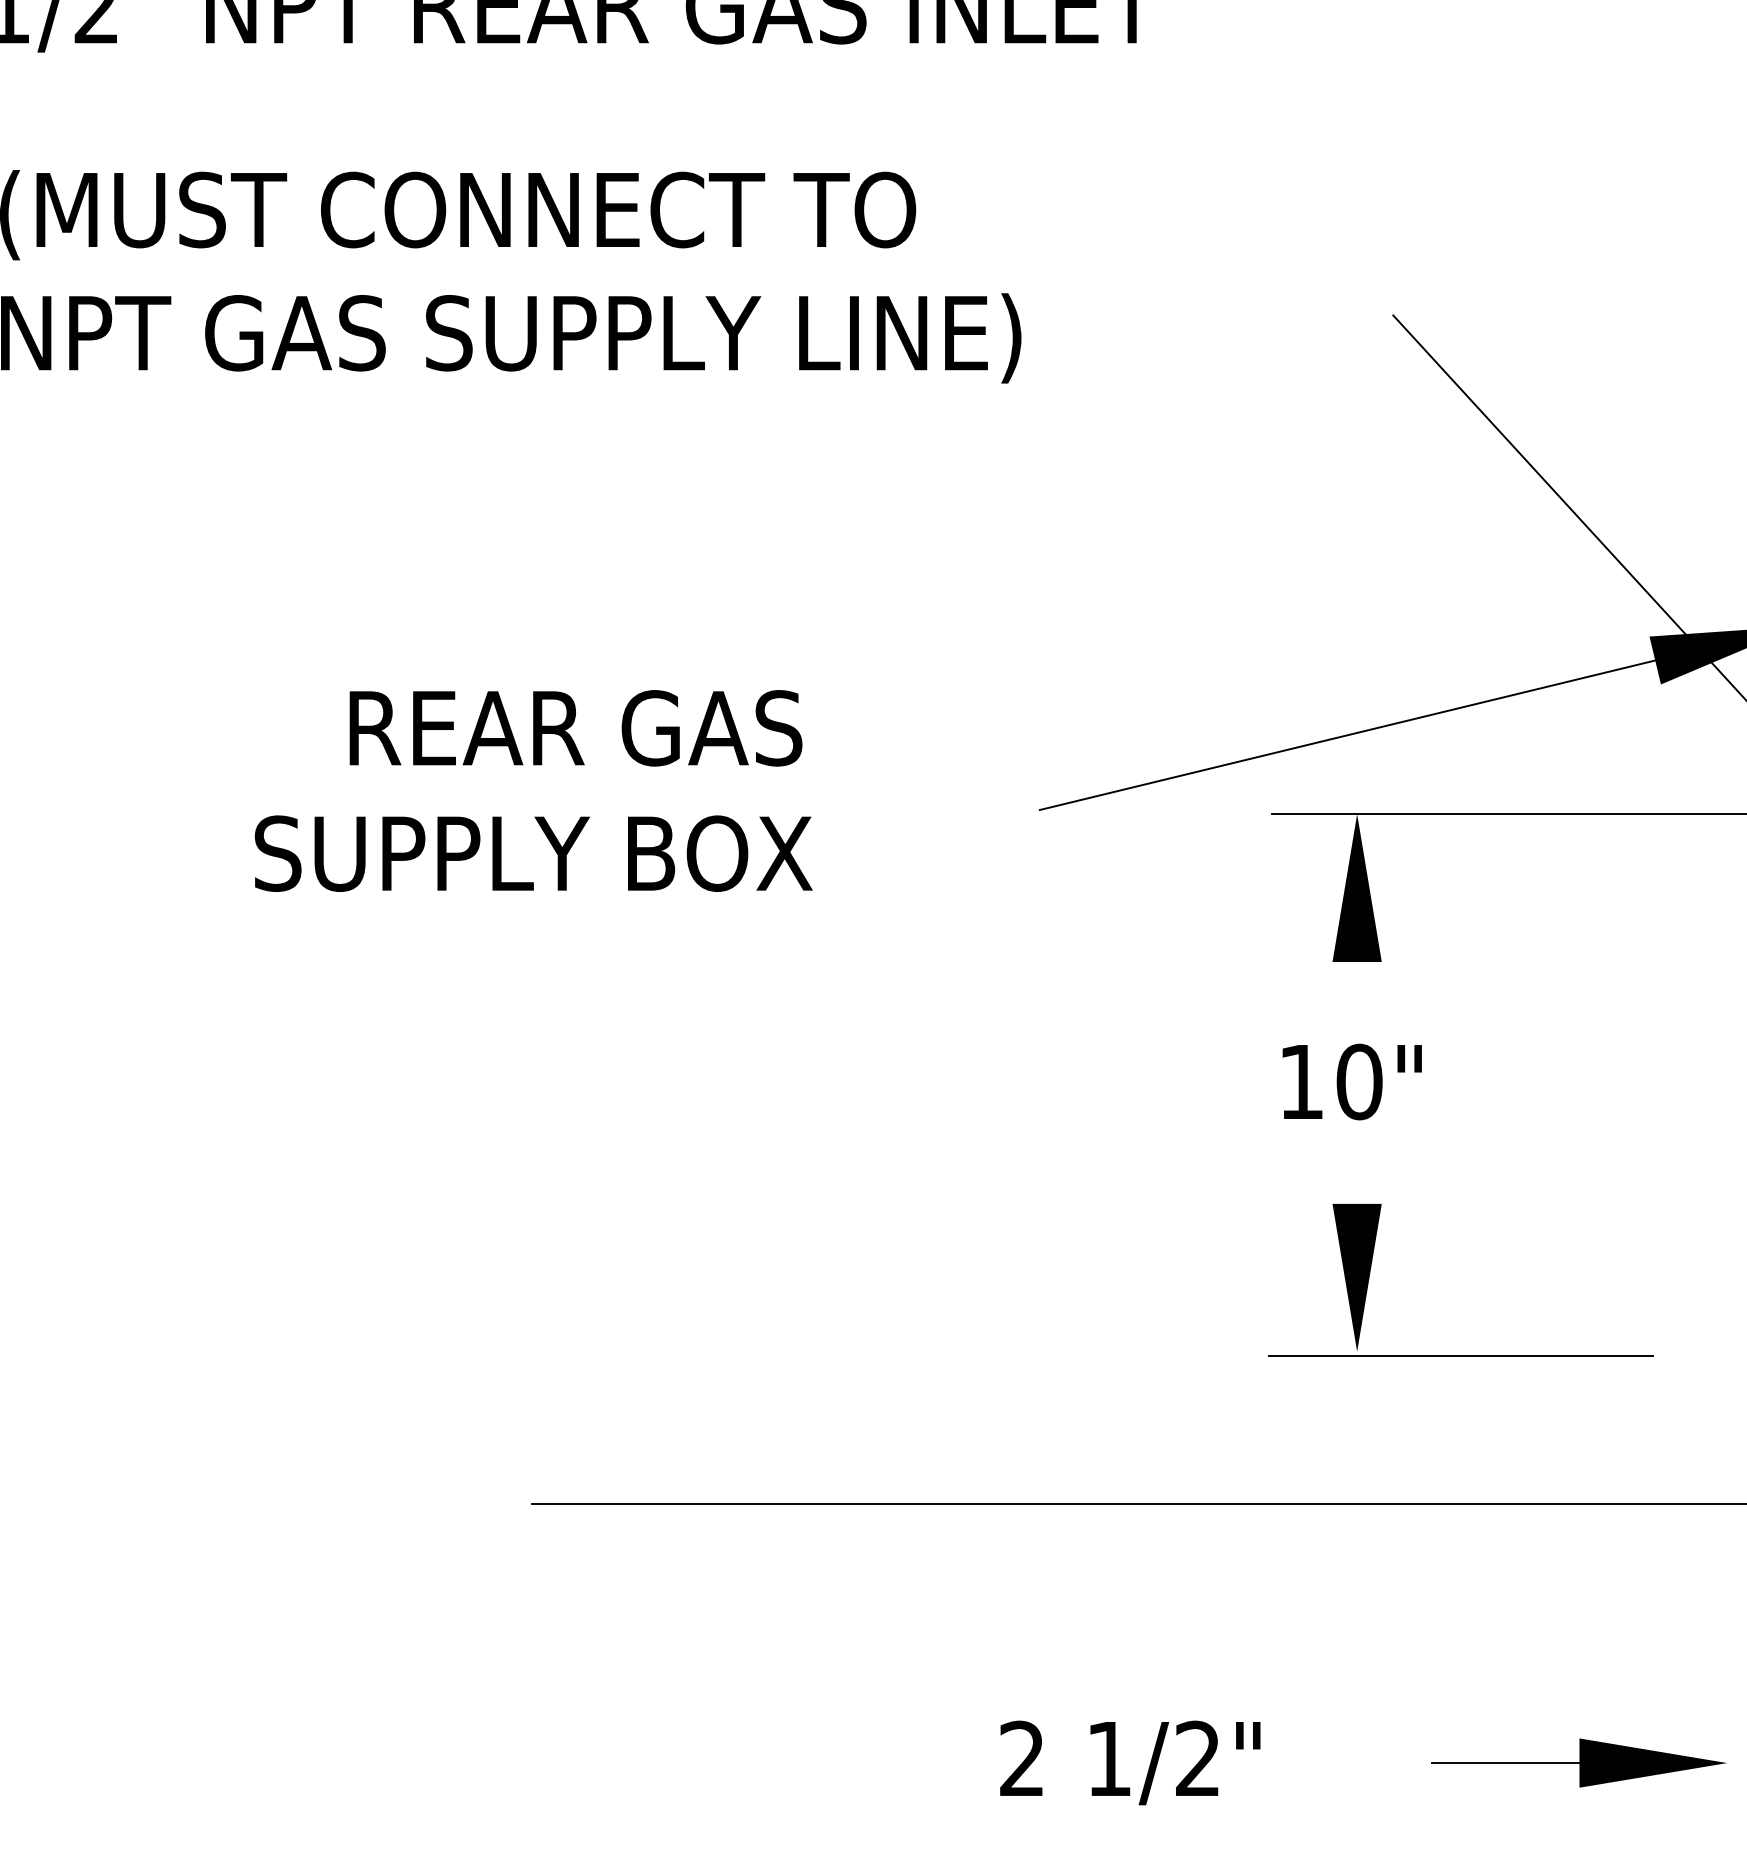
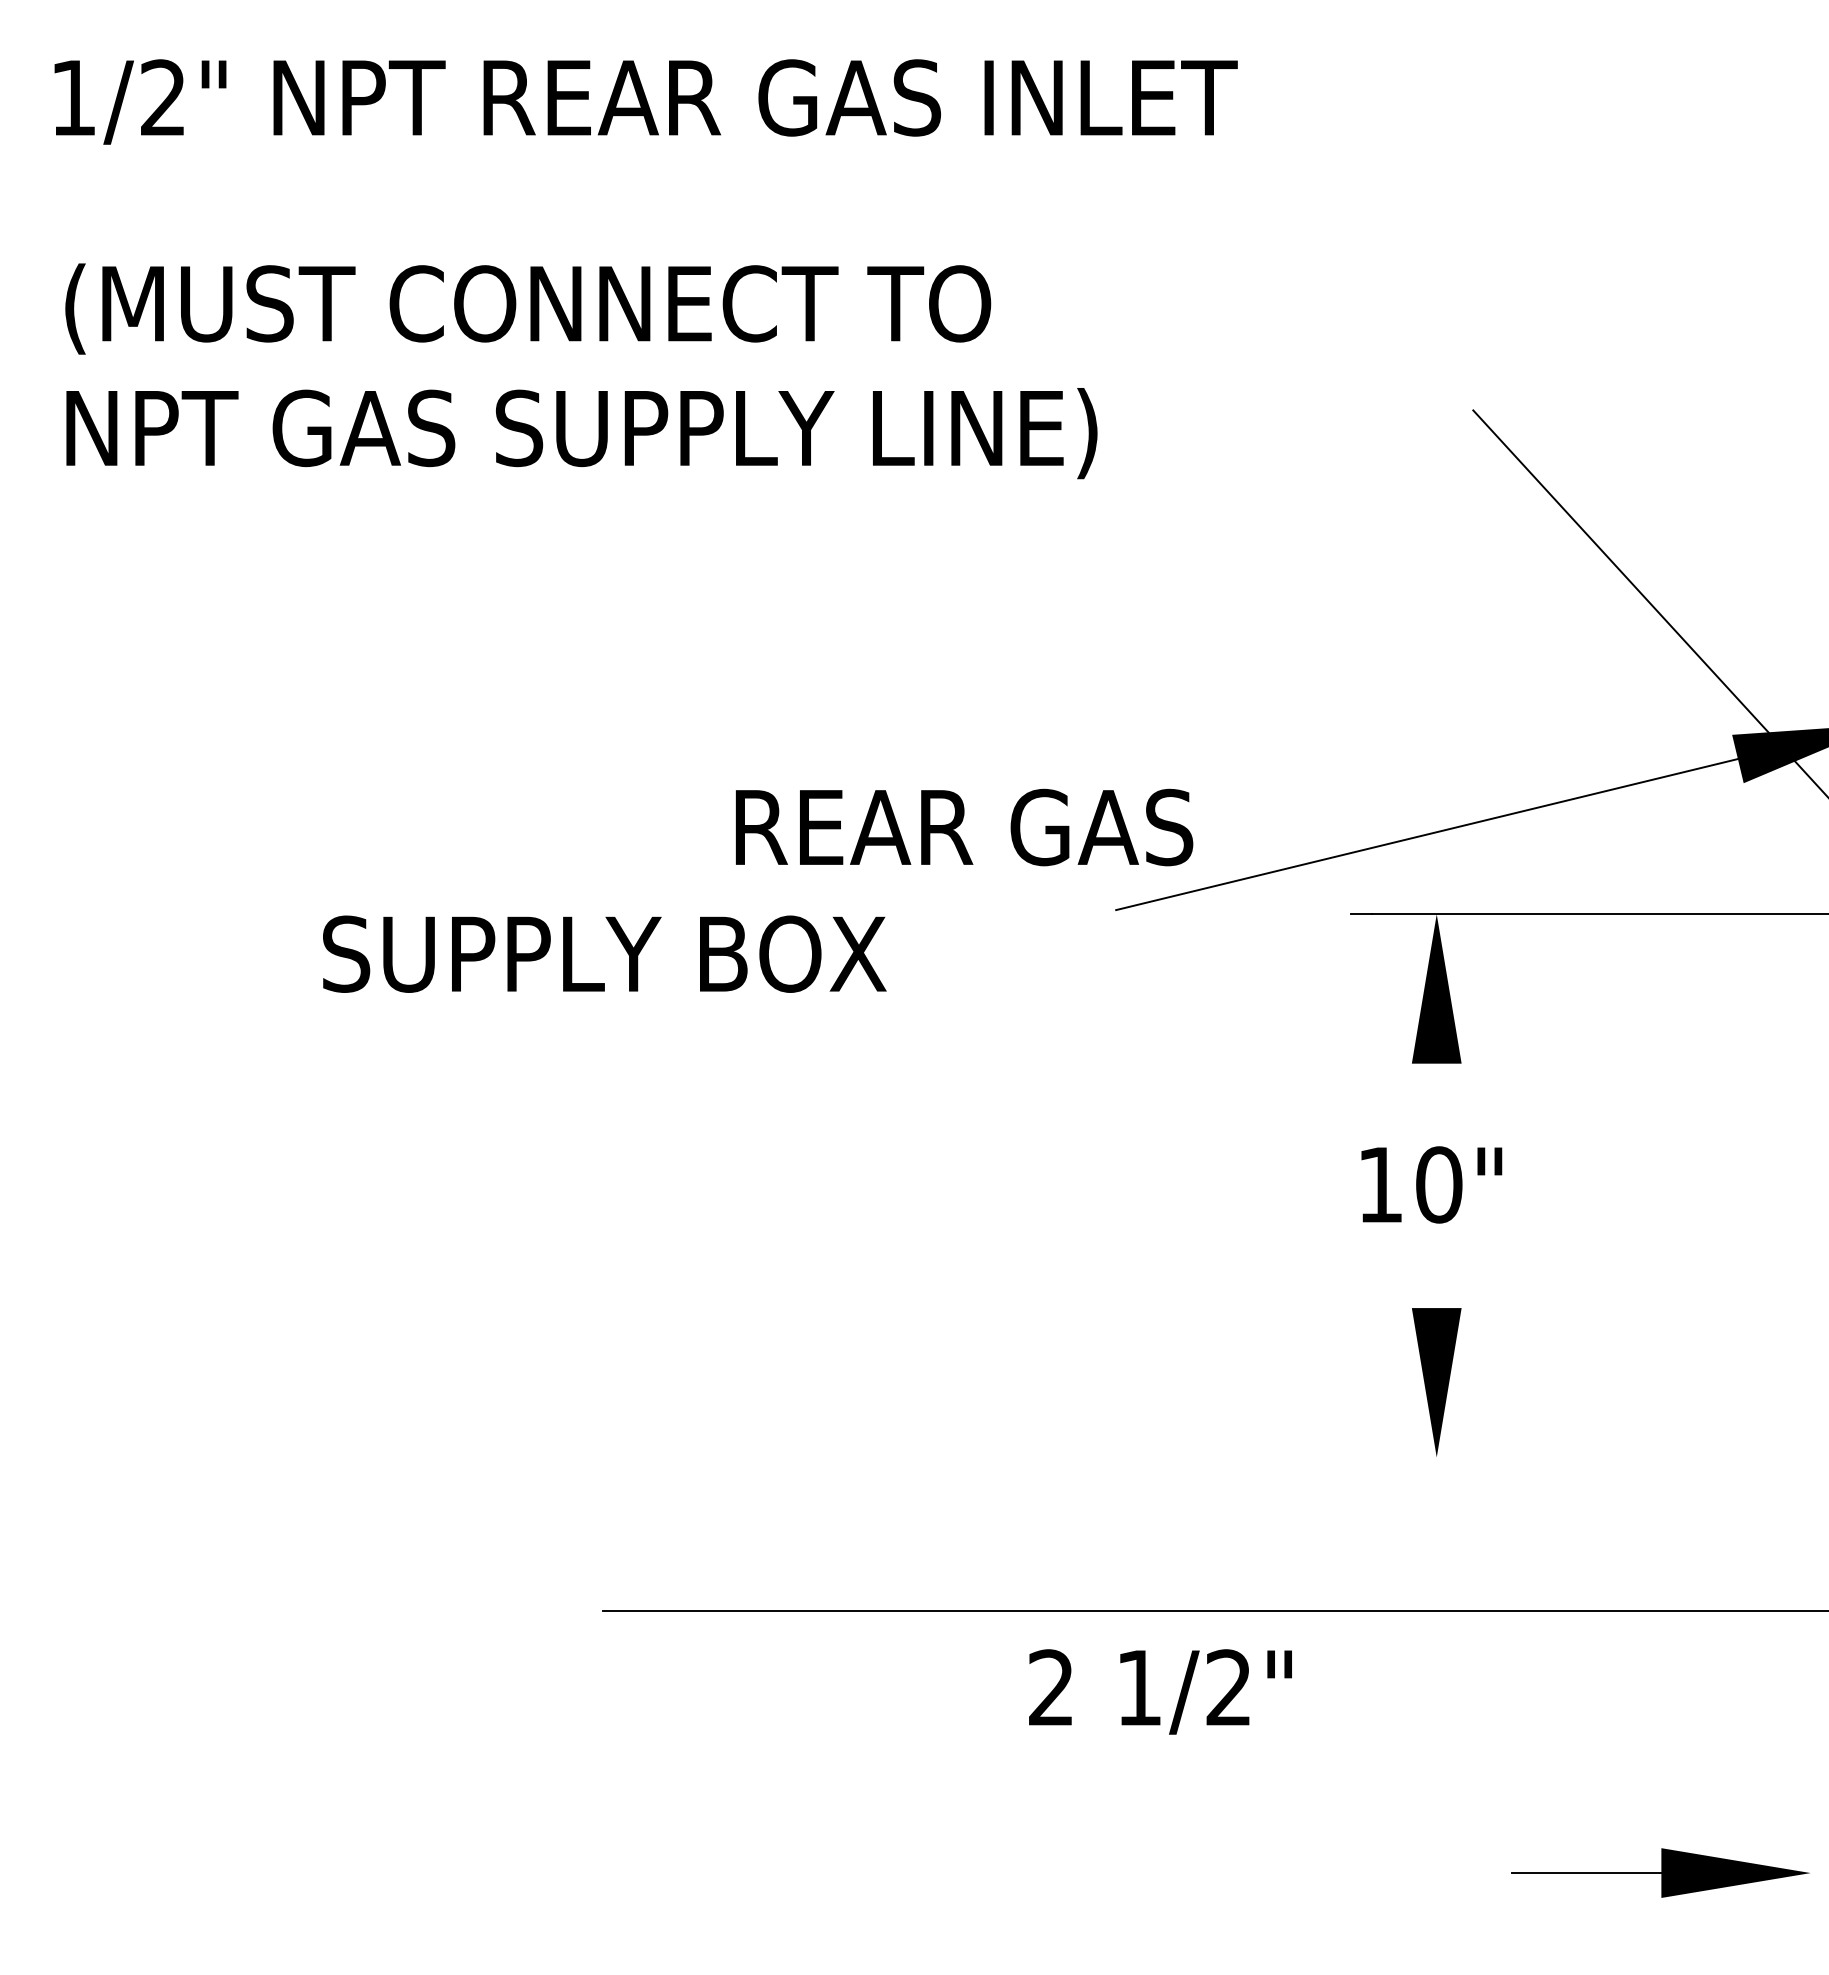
text: (576, 728) -> (964, 827), moved
line: (1460, 1356) -> (1541, 1462), removed
text: (1130, 1762) -> (1160, 1691), moved

